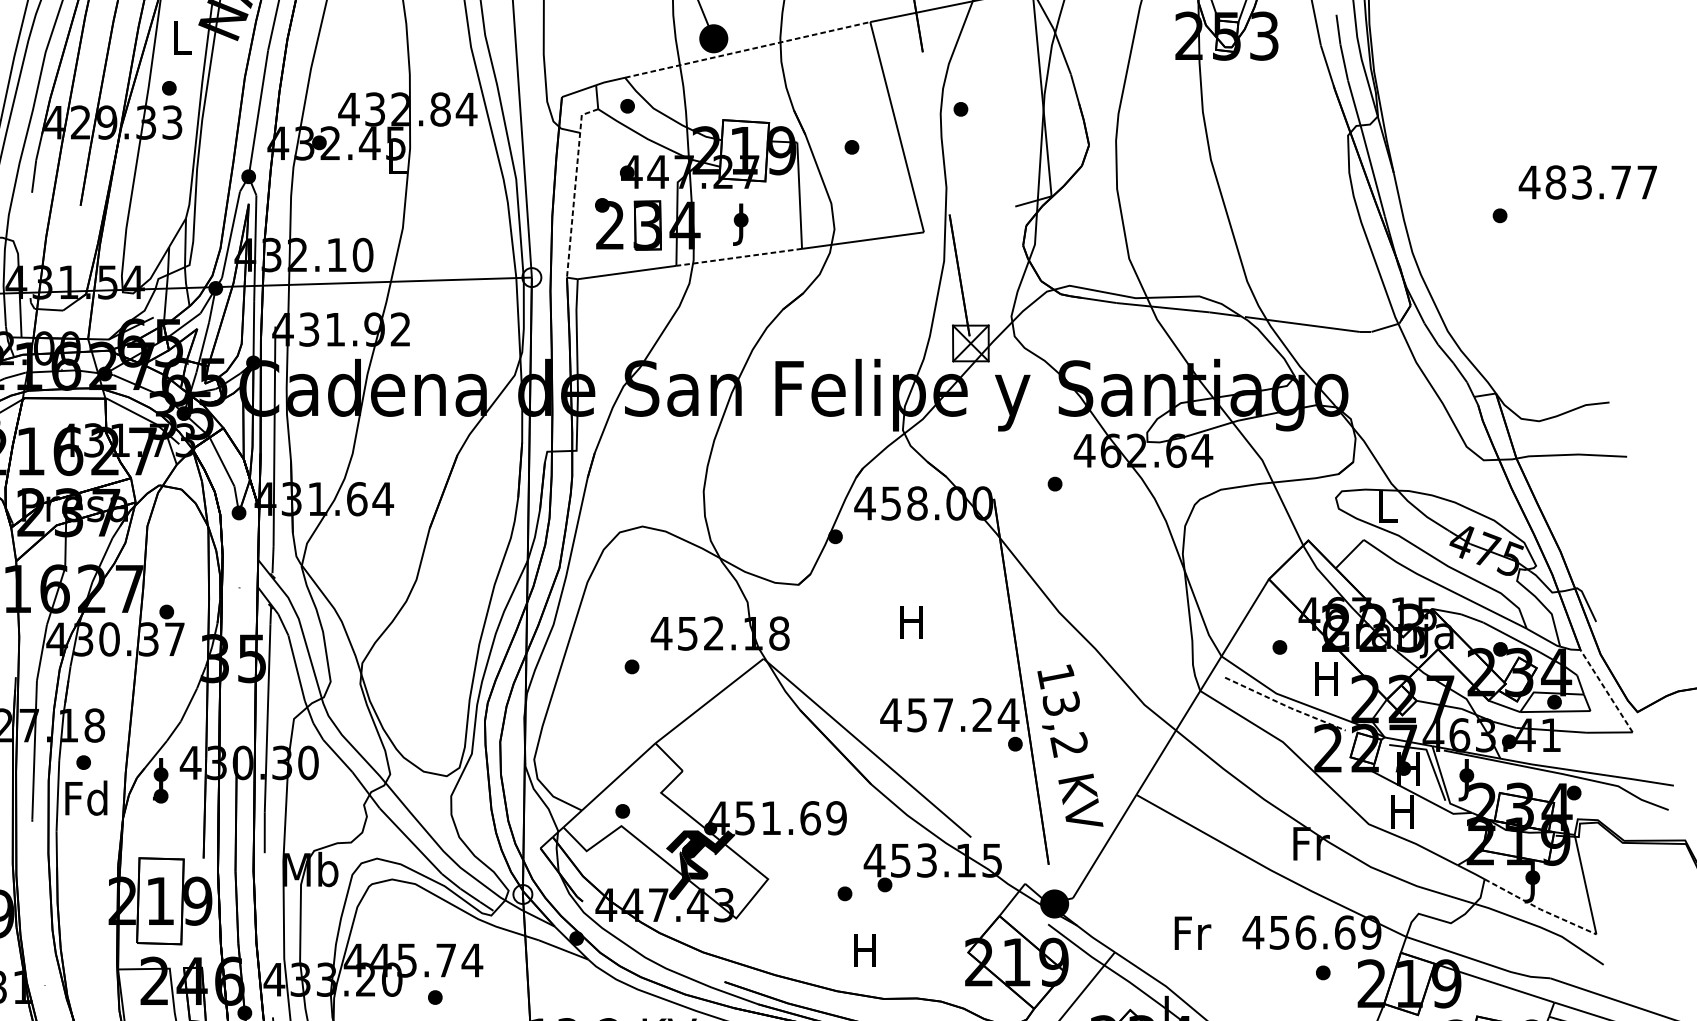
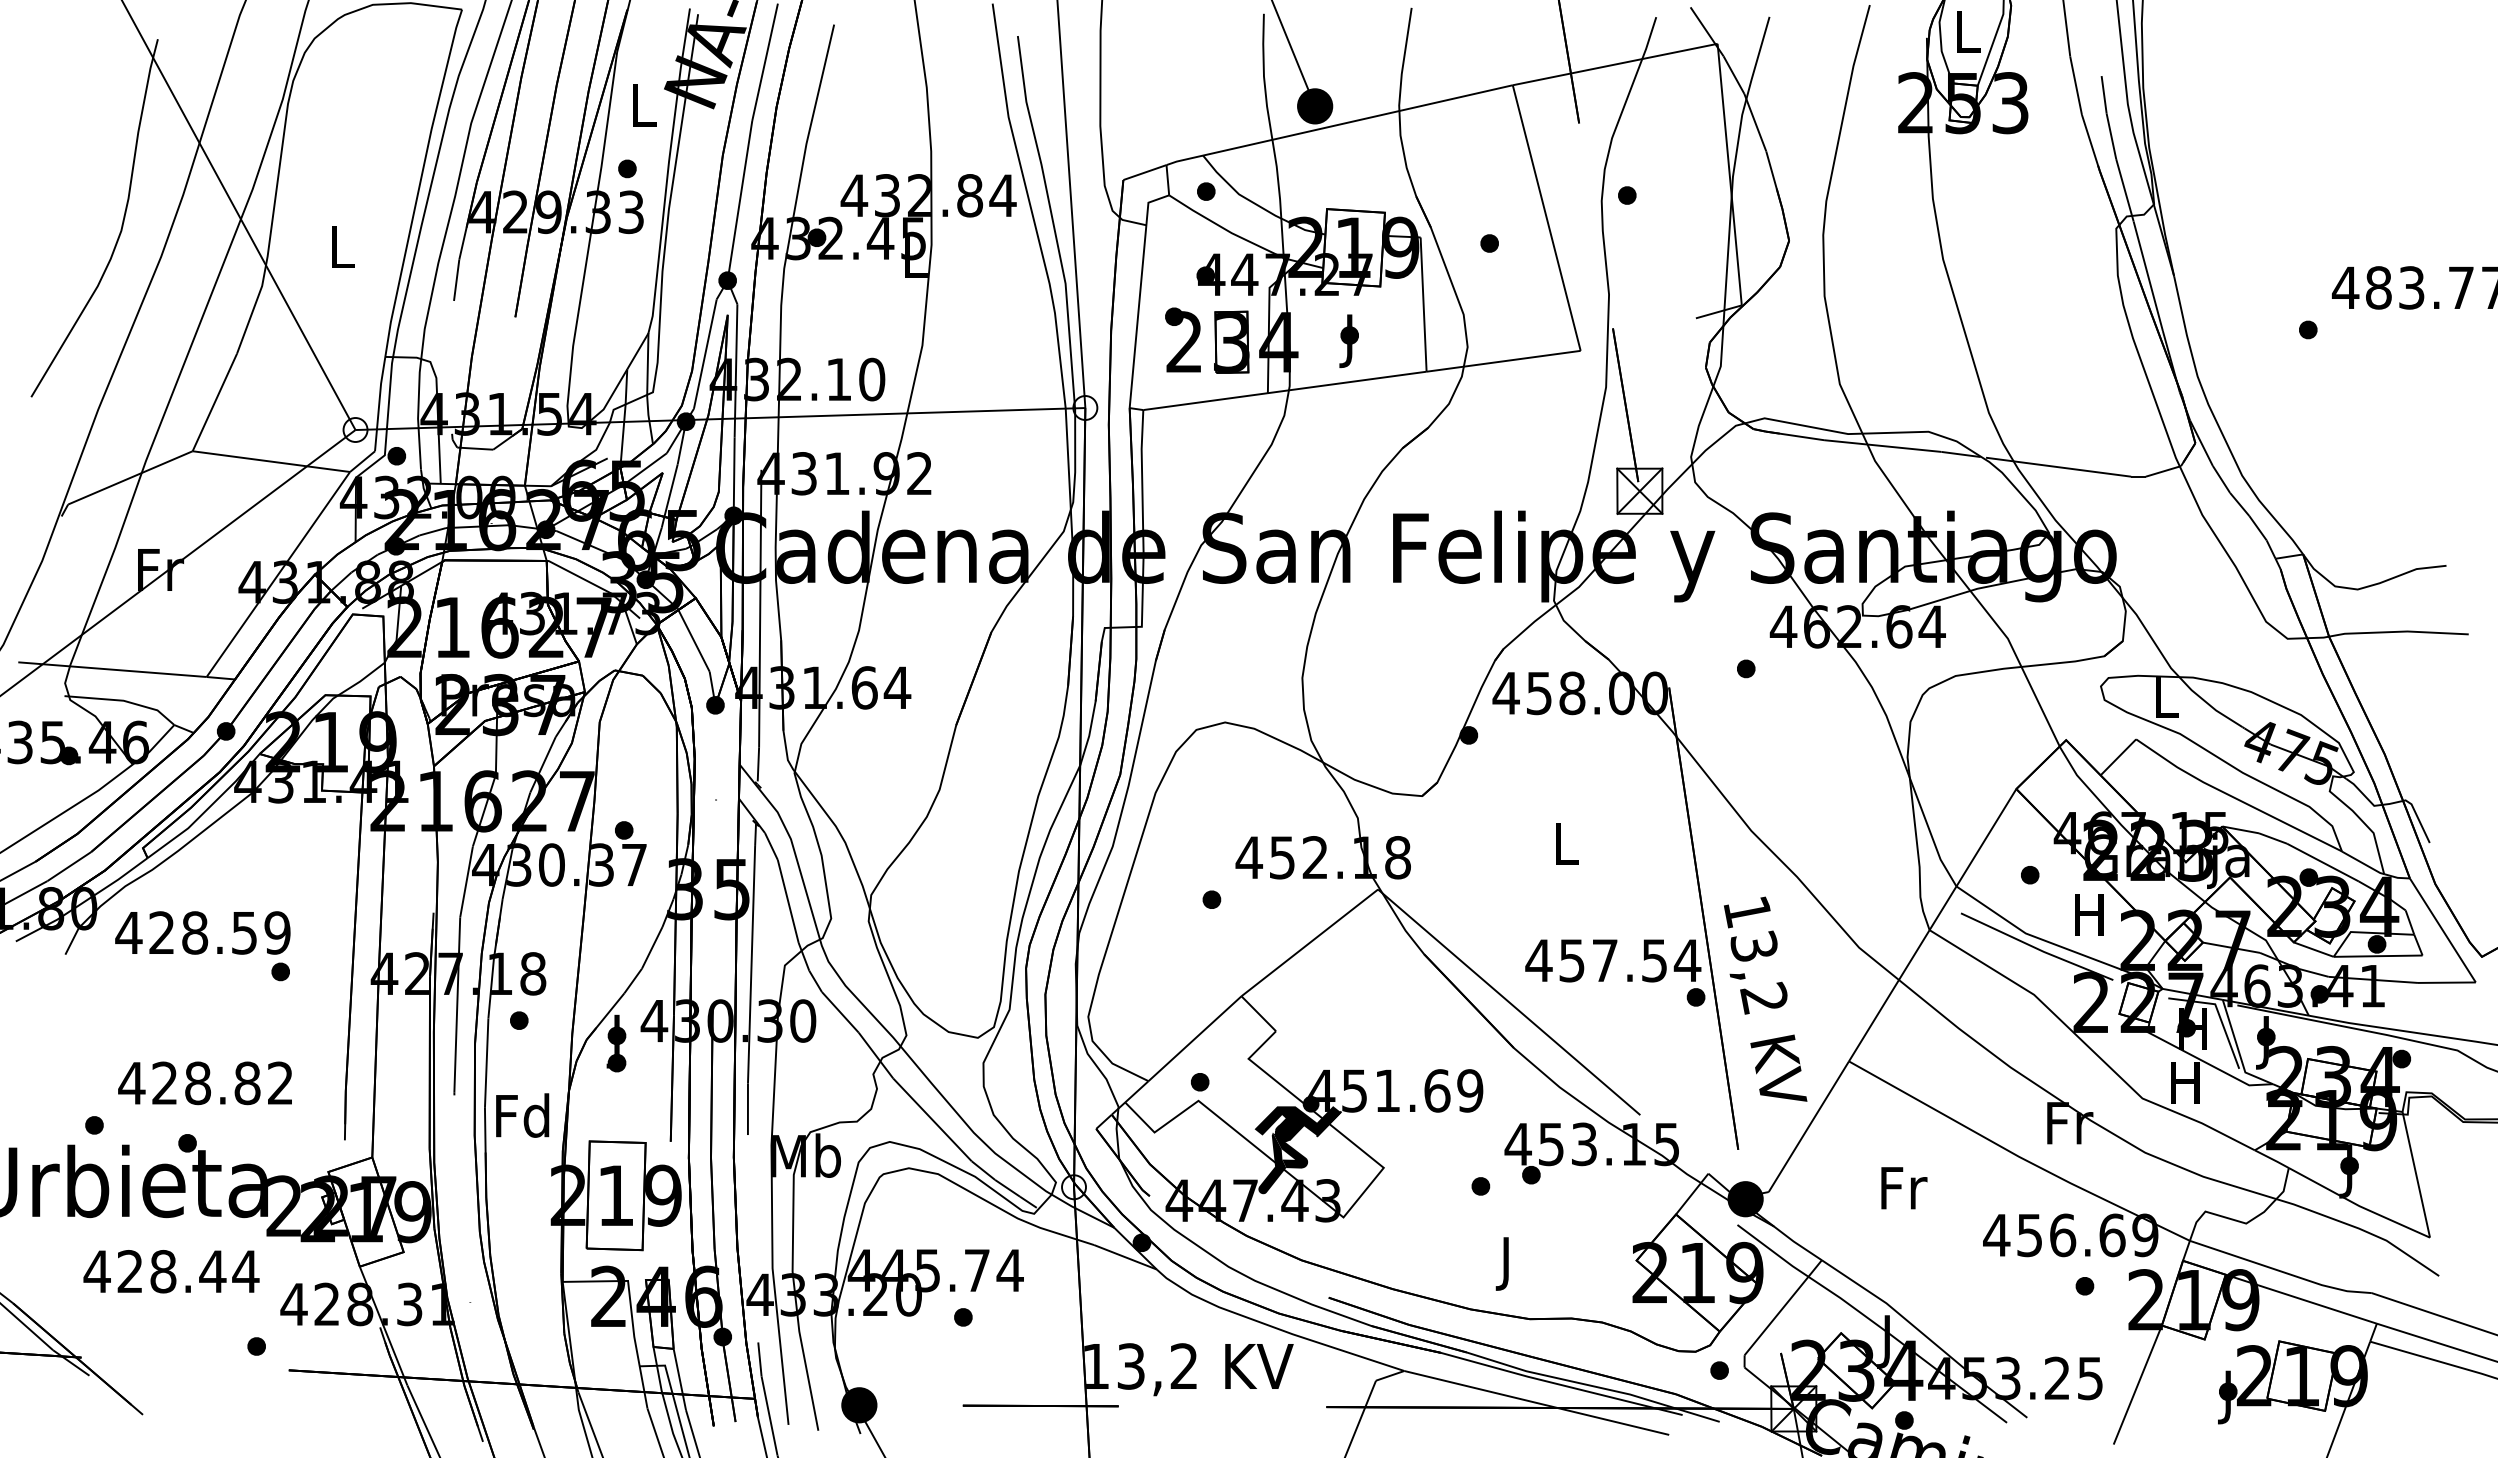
line: (747, 49) -> (1357, 120), dashed -> solid
line: (575, 187) -> (1140, 294), dashed -> solid
line: (738, 257) -> (1346, 382), dashed -> solid
text: (912, 622) -> (1565, 843), H -> L
line: (1606, 691) -> (2442, 930), dashed -> solid
line: (1284, 705) -> (2036, 948), dashed -> solid
text: (982, 714) -> (1654, 960), 457.24 -> 457.54
text: (86, 798) -> (522, 1115), moved
line: (1539, 908) -> (2358, 1205), dashed -> solid
text: (1193, 933) -> (1904, 1188), moved
text: (865, 954) -> (1506, 1263), H -> J

